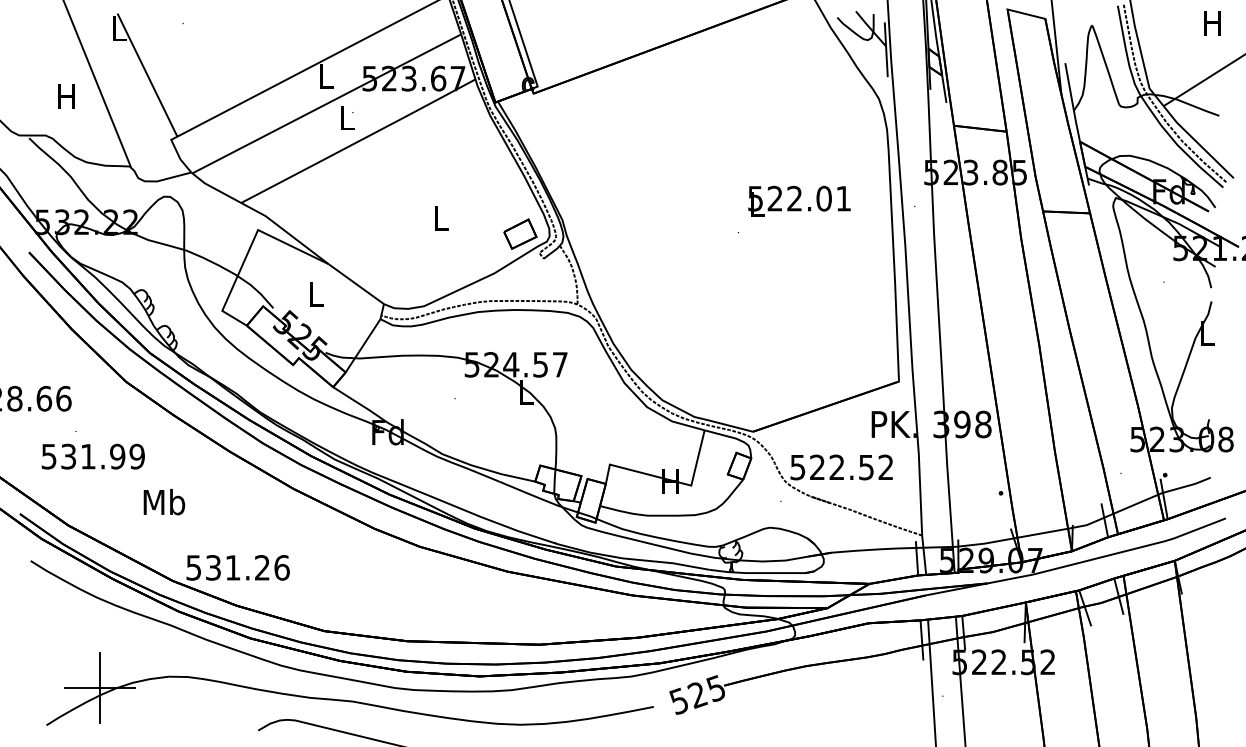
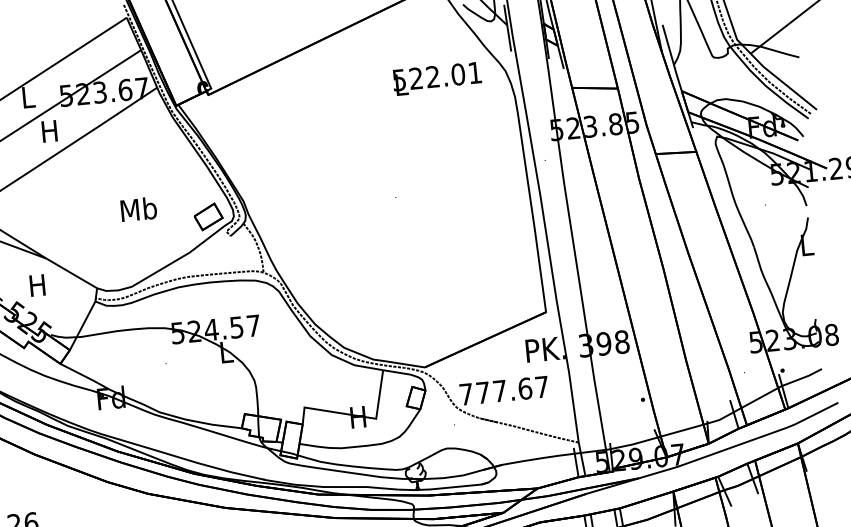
text: (346, 117) -> (49, 131), L -> H
text: (799, 200) -> (437, 78), moved
text: (440, 217) -> (138, 209), L -> Mb
text: (315, 294) -> (37, 285), L -> H
text: (841, 467) -> (503, 390), 522.52 -> 777.67

